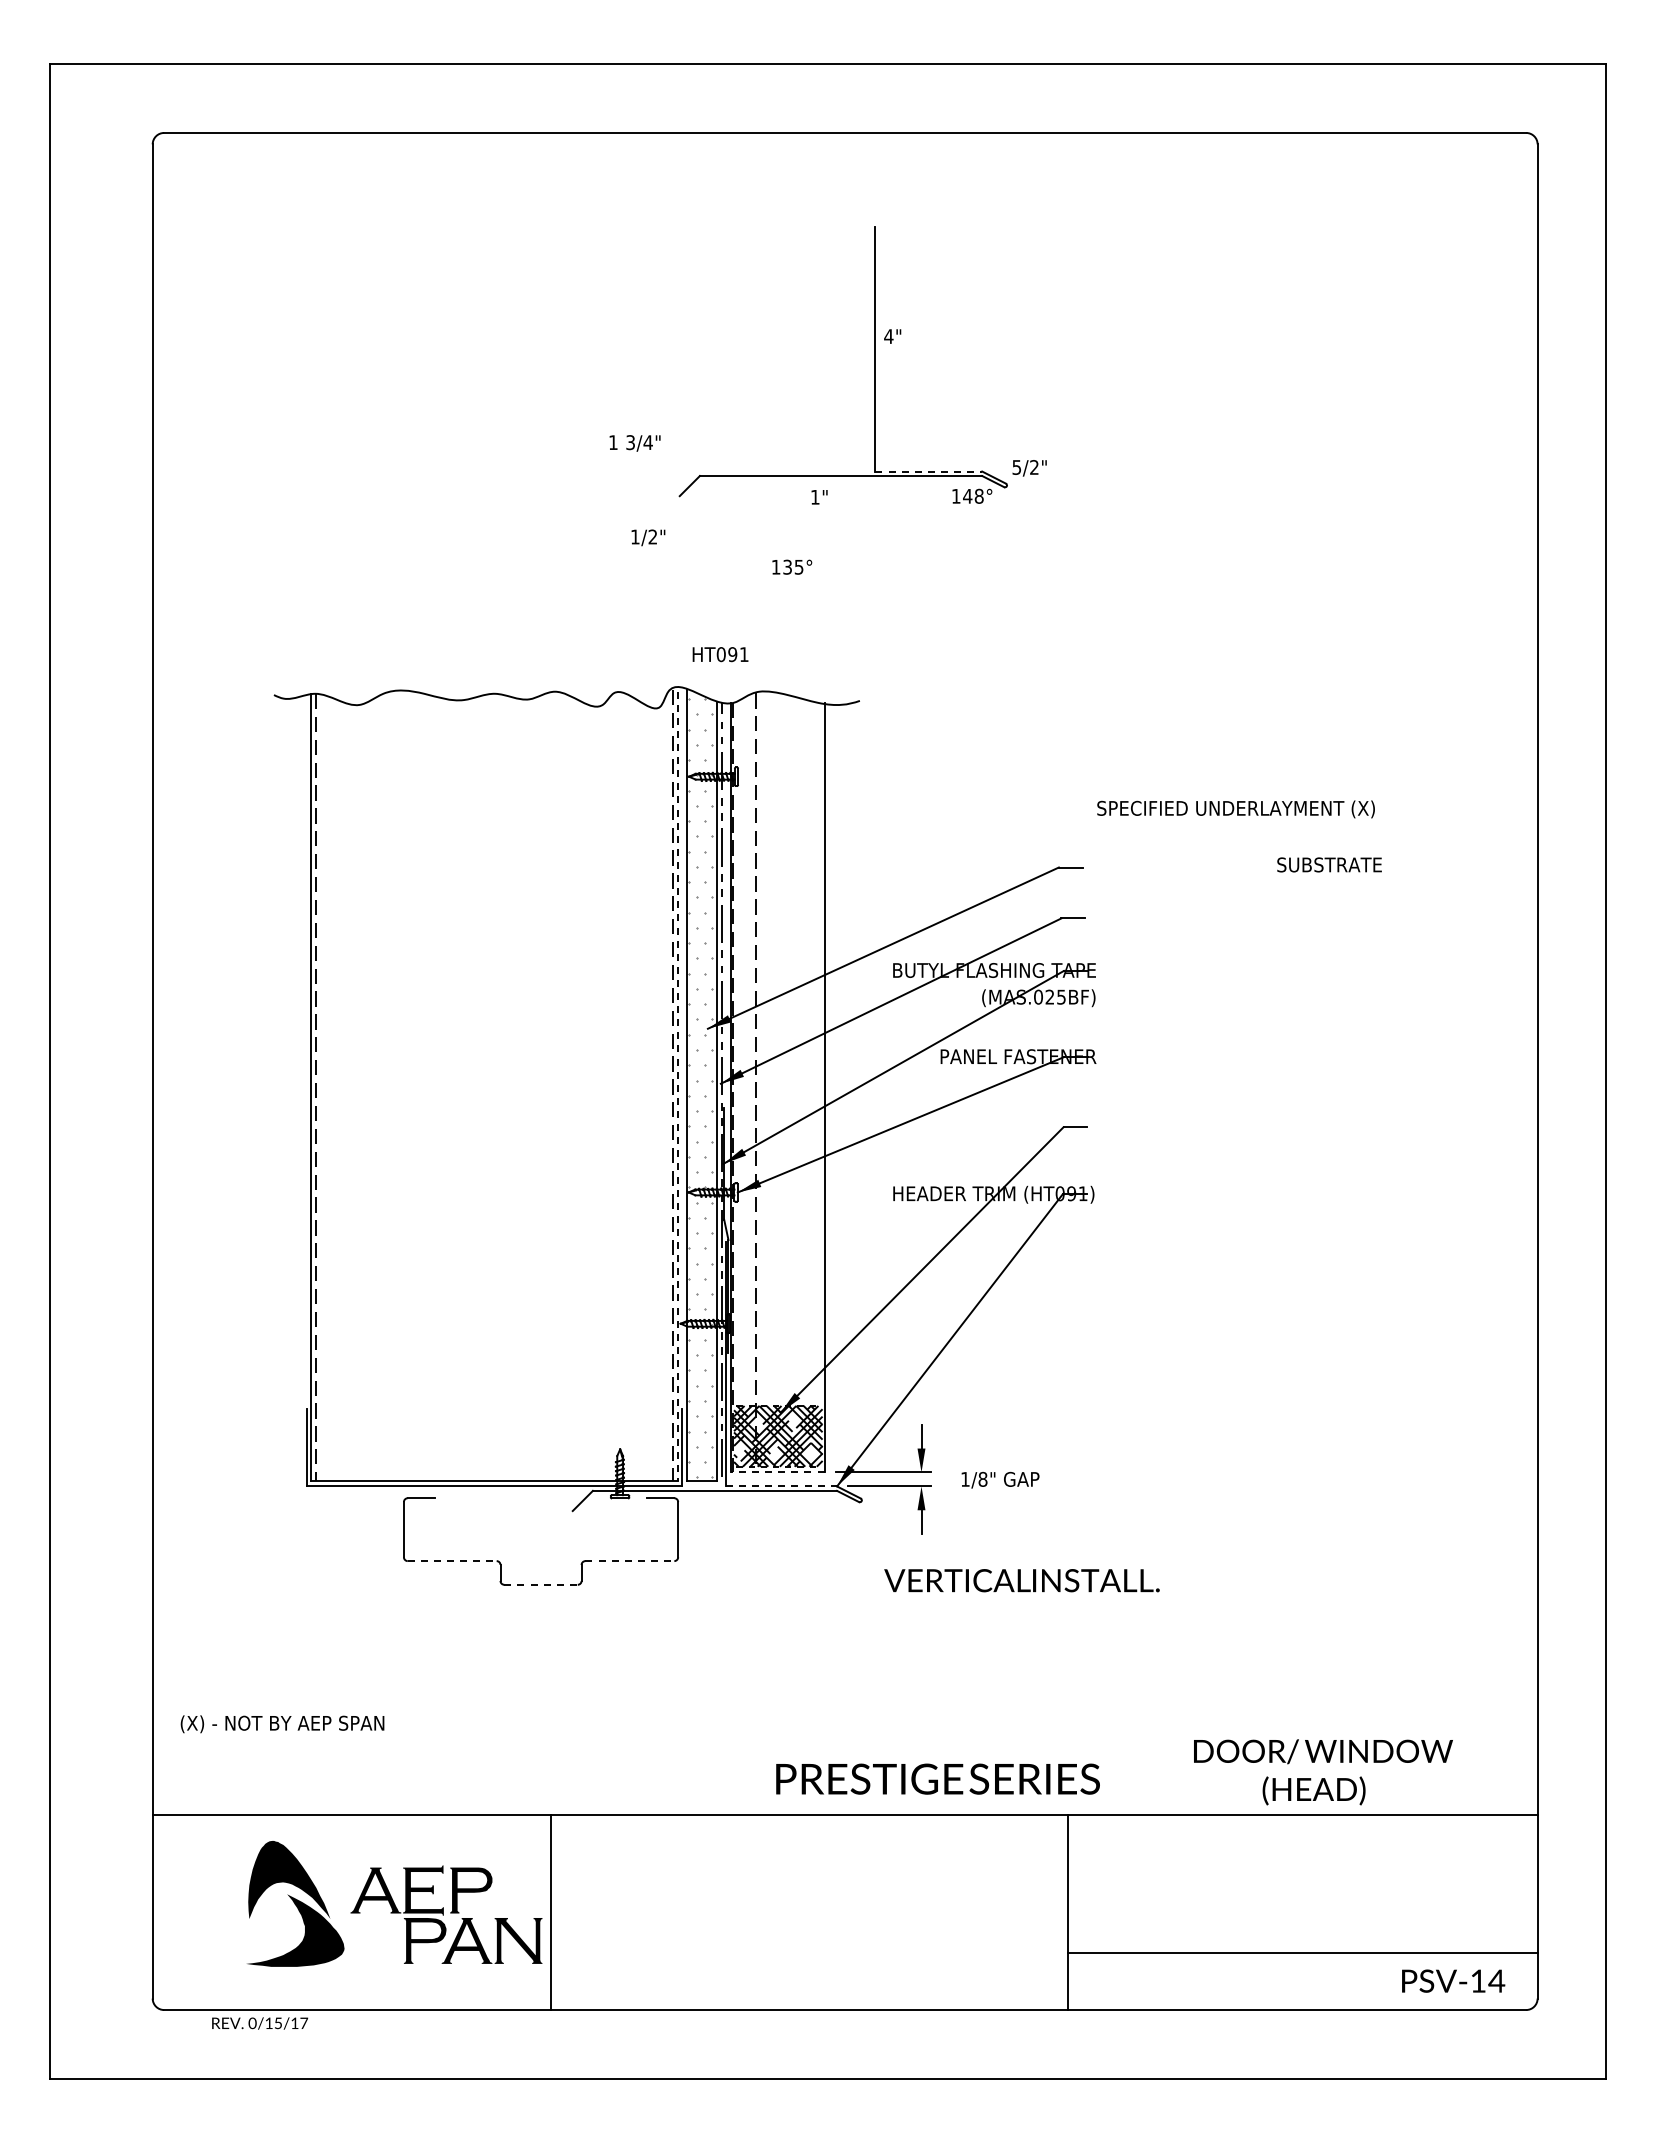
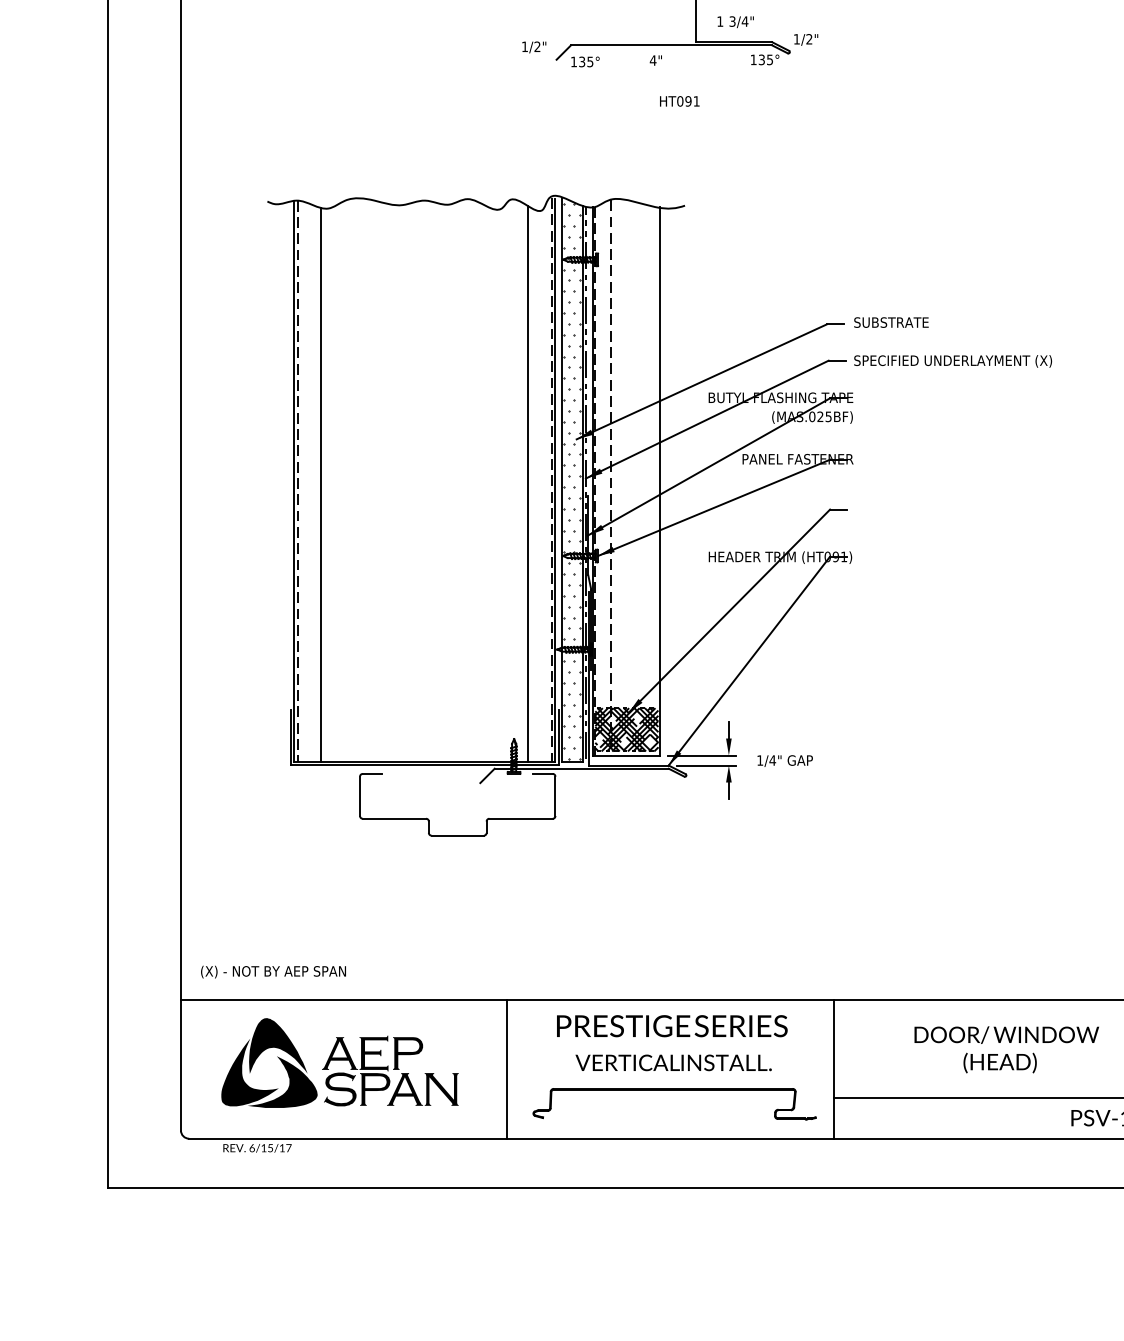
text: (634, 443) -> (735, 22), moved
text: (1016, 467) -> (796, 39), 5/2" -> 1/2"
line: (929, 471) -> (734, 42), dashed -> solid
text: (973, 495) -> (765, 59), 148° -> 135°
text: (815, 497) -> (653, 60), 1" -> 4"
text: (648, 537) -> (534, 47), moved
text: (792, 566) -> (585, 61), moved
text: (720, 654) -> (679, 101), moved
text: (1235, 809) -> (952, 361), moved
text: (1329, 864) -> (891, 322), moved
line: (677, 1086) -> (555, 480), dashed -> solid
hatch: (700, 1087) -> (571, 481), added
line: (639, 1091) -> (527, 484), added
line: (349, 1092) -> (321, 484), added
line: (777, 1472) -> (626, 755), dashed -> solid
text: (982, 1478) -> (772, 759), 1/8" -> 1/4"
line: (781, 1486) -> (629, 765), dashed -> solid
line: (452, 1561) -> (394, 819), dashed -> solid
line: (630, 1561) -> (521, 819), dashed -> solid
text: (1021, 1580) -> (673, 1062), moved
line: (541, 1584) -> (458, 835), dashed -> solid
text: (282, 1724) -> (273, 972), moved
text: (1323, 1772) -> (1006, 1049), moved
text: (937, 1778) -> (671, 1025), moved
line: (550, 1912) -> (507, 1069), moved
fill: (249, 1916) -> (249, 1072), added
fill: (376, 1940) -> (340, 1089), added
part: (845, 1941) -> (674, 1089), added
text: (252, 2022) -> (252, 1147), 0/15/17 -> 6/15/17

